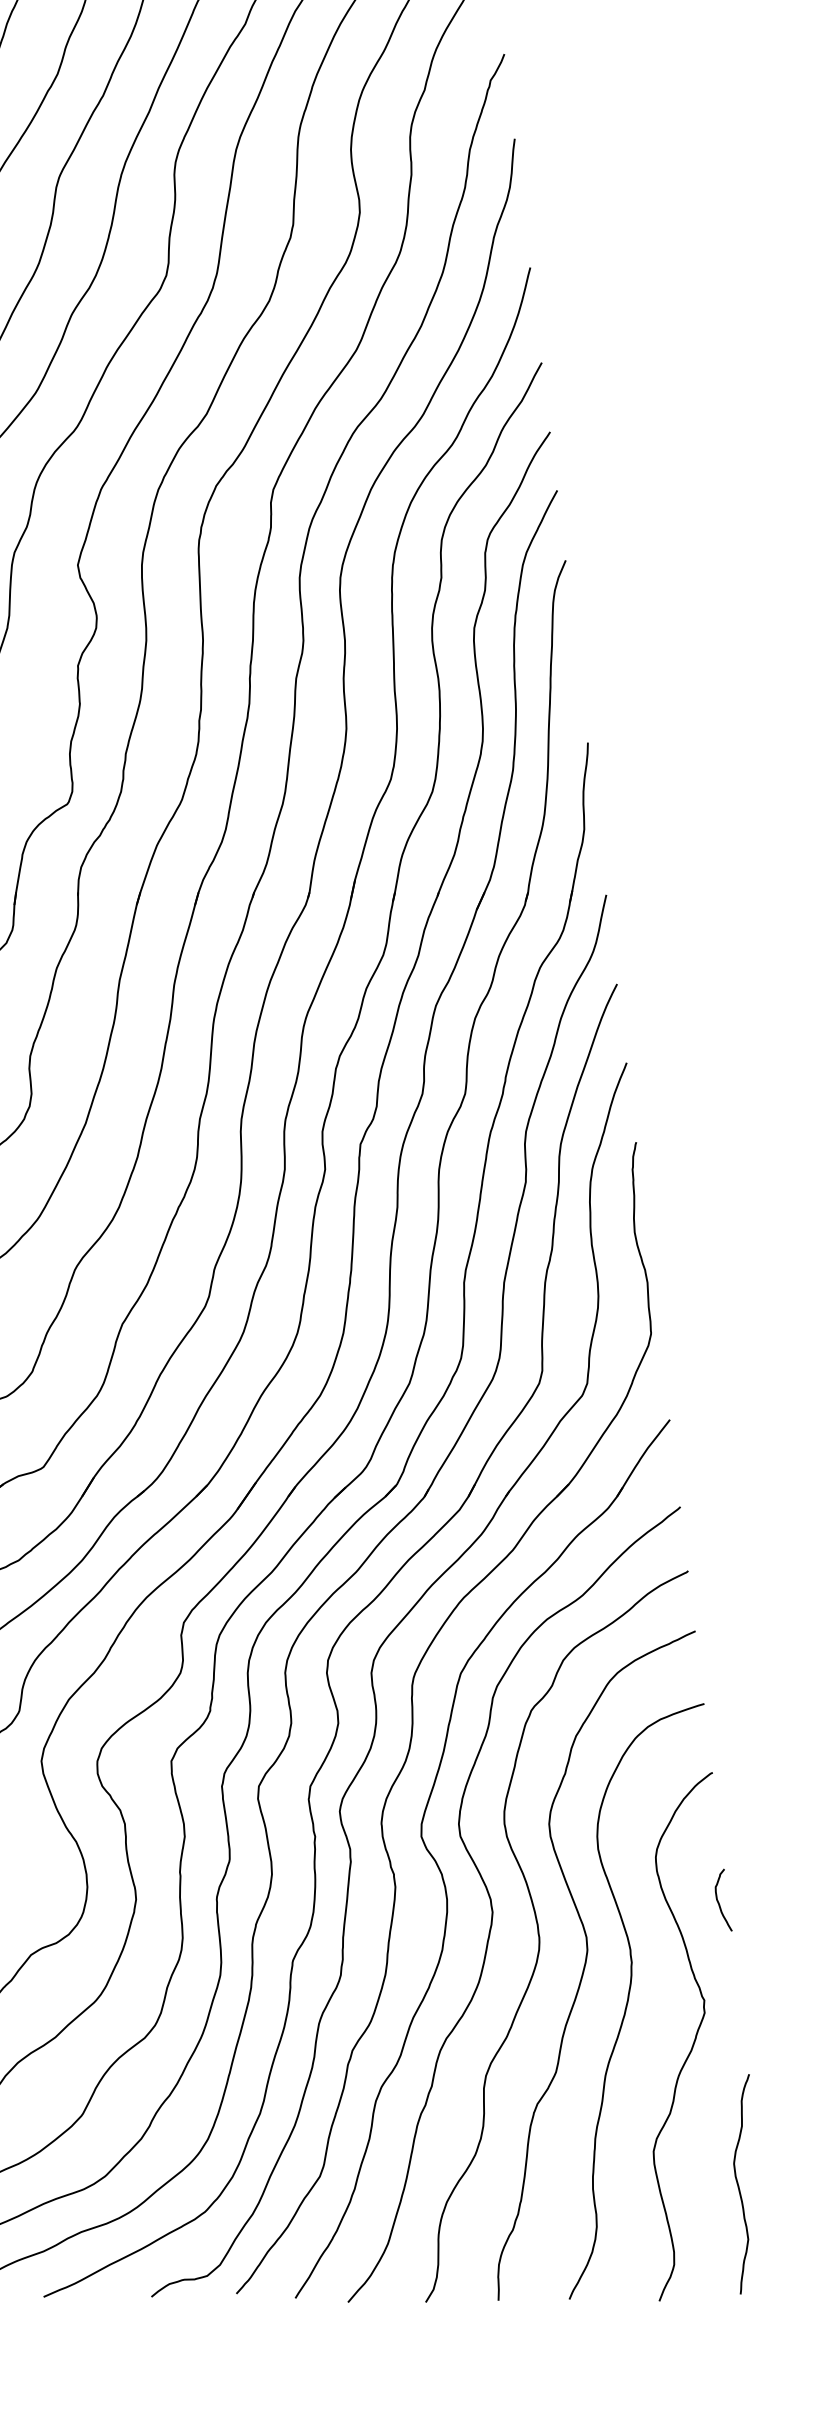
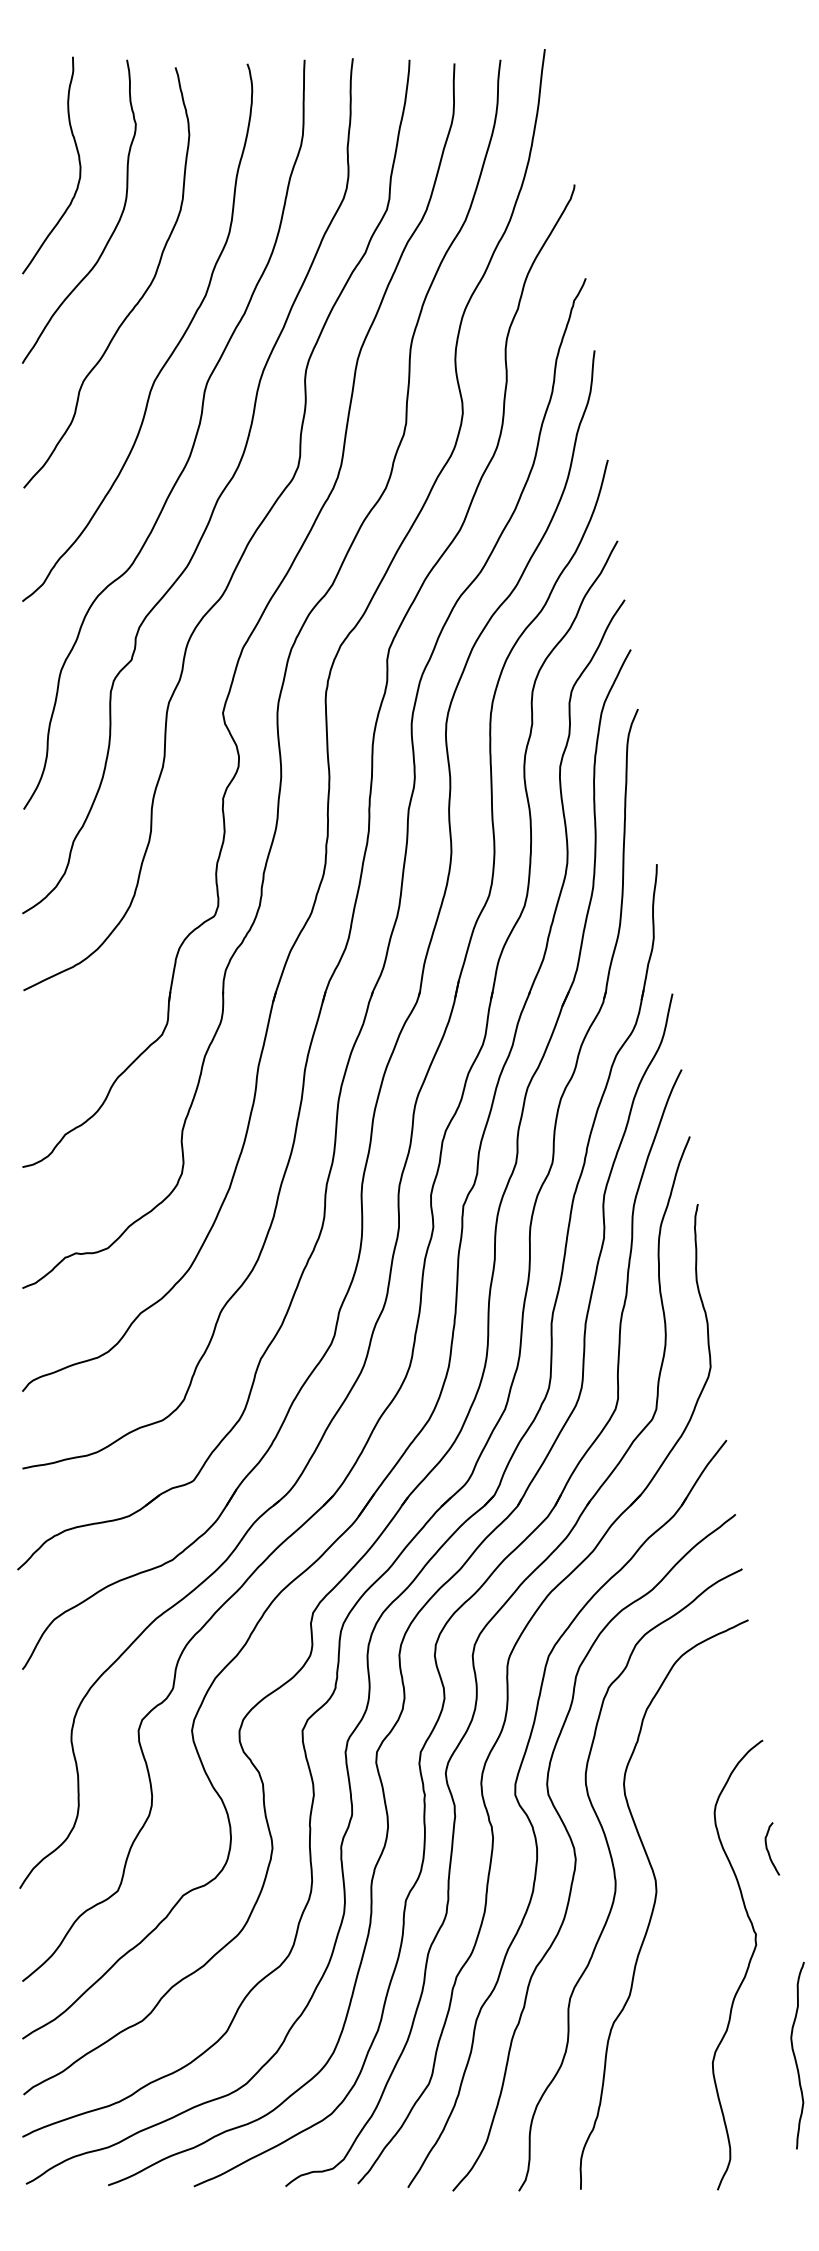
curve: (629, 1998) -> (692, 1932), removed
curve: (739, 2184) -> (795, 2055), moved

